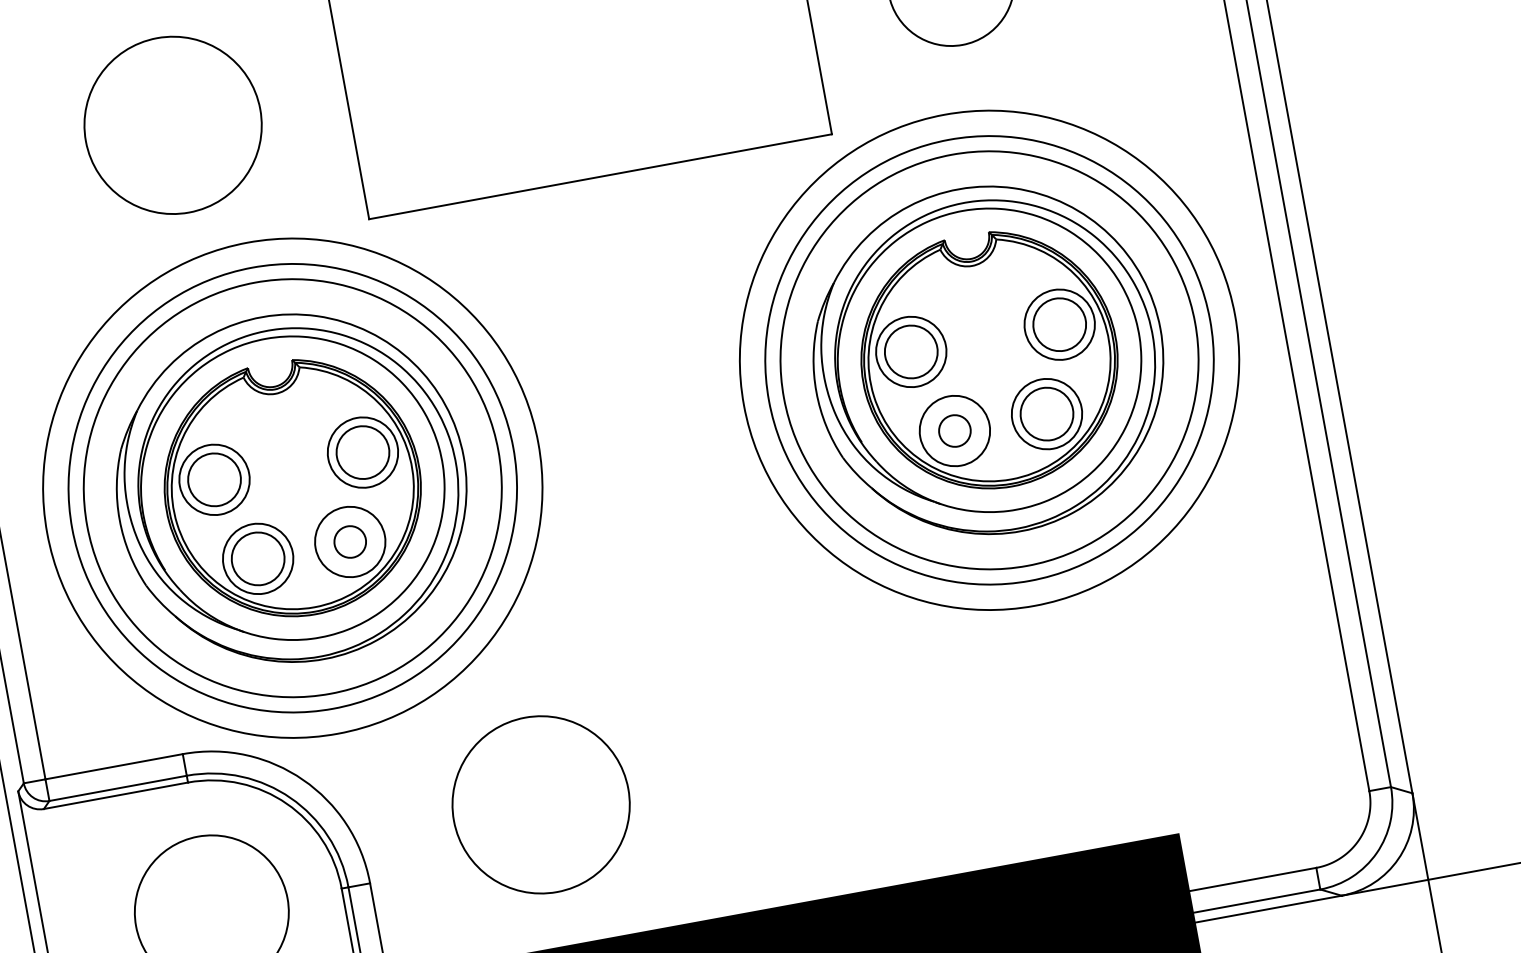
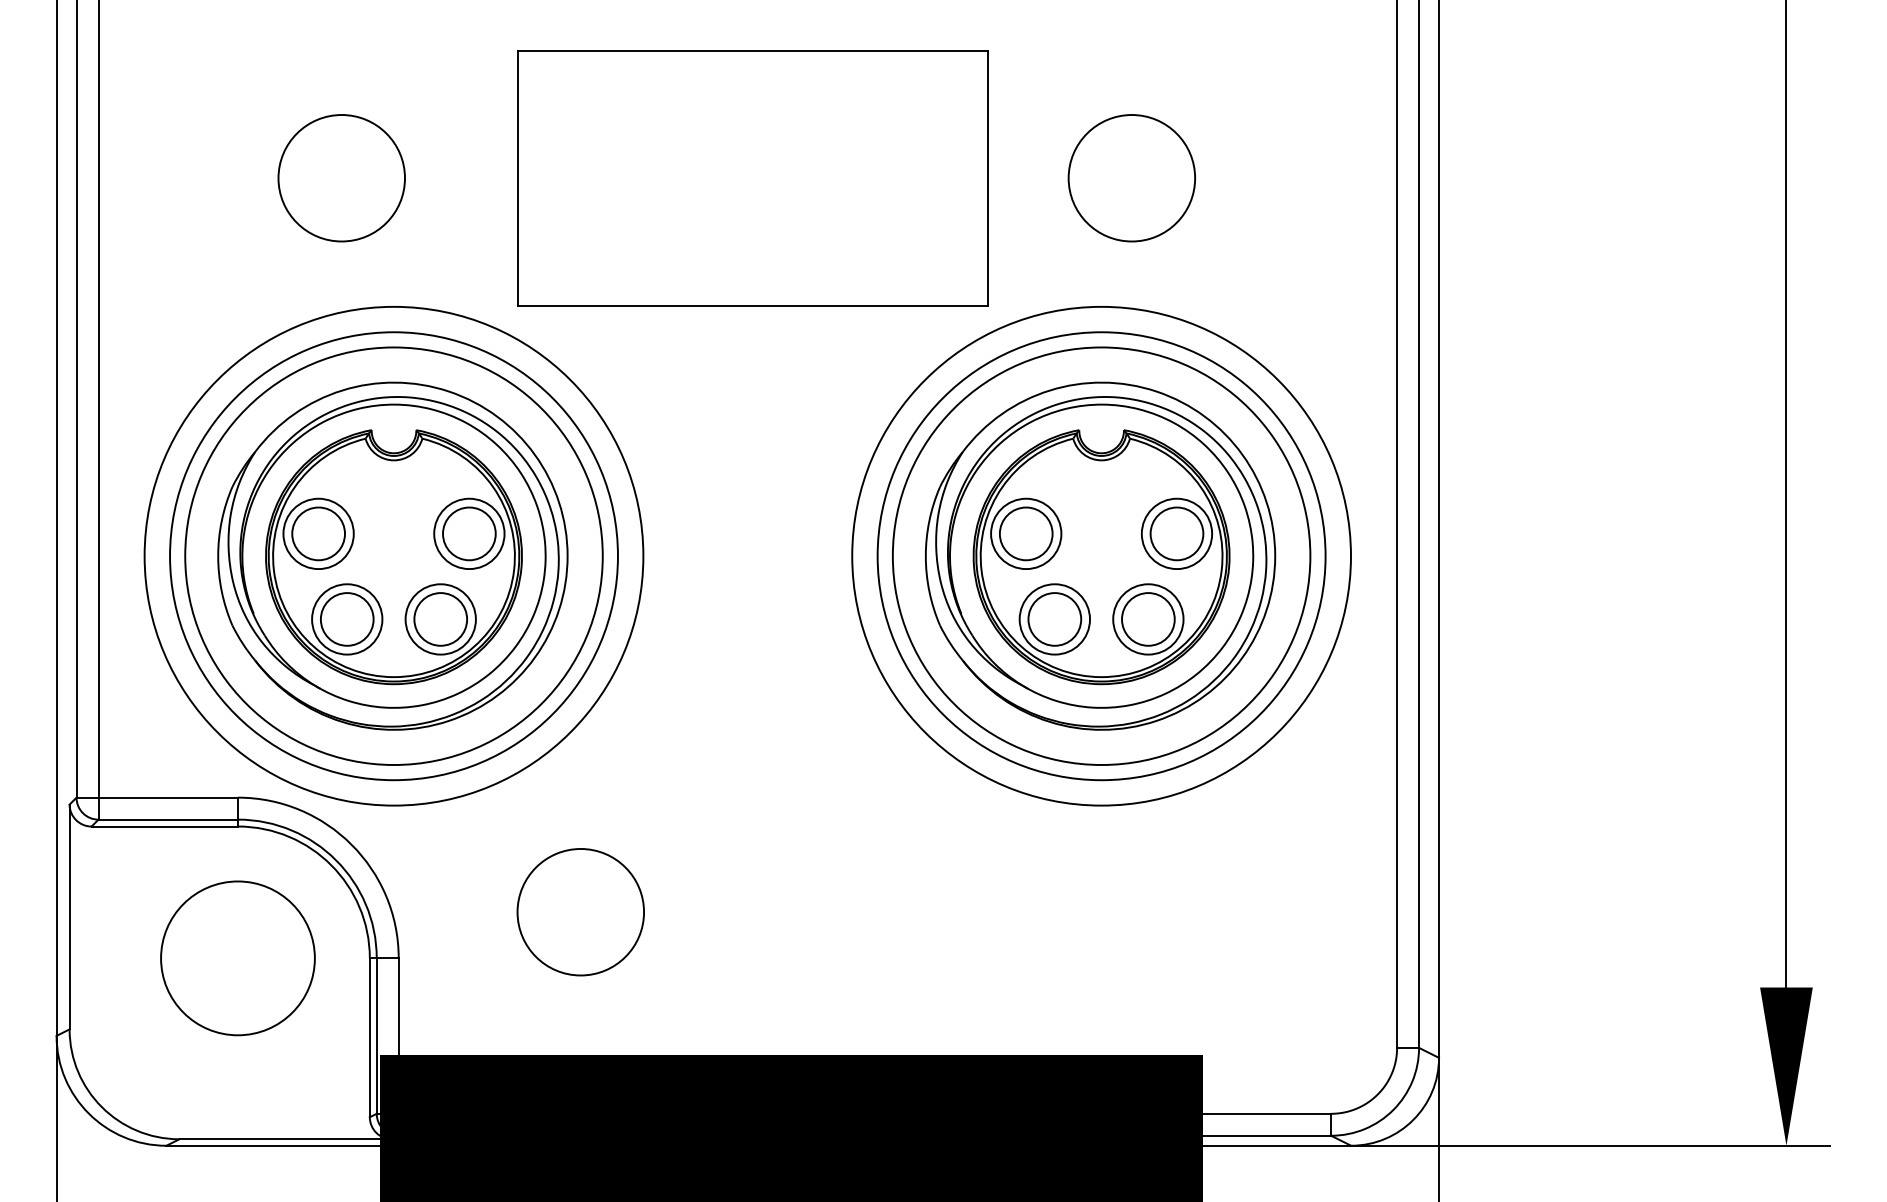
circle: (172, 125) -> (341, 178), size x0.71
circle: (954, 431) -> (1054, 619), size x1.67
circle: (350, 542) -> (440, 619), size x1.67
circle: (540, 805) -> (580, 912), size x0.71

